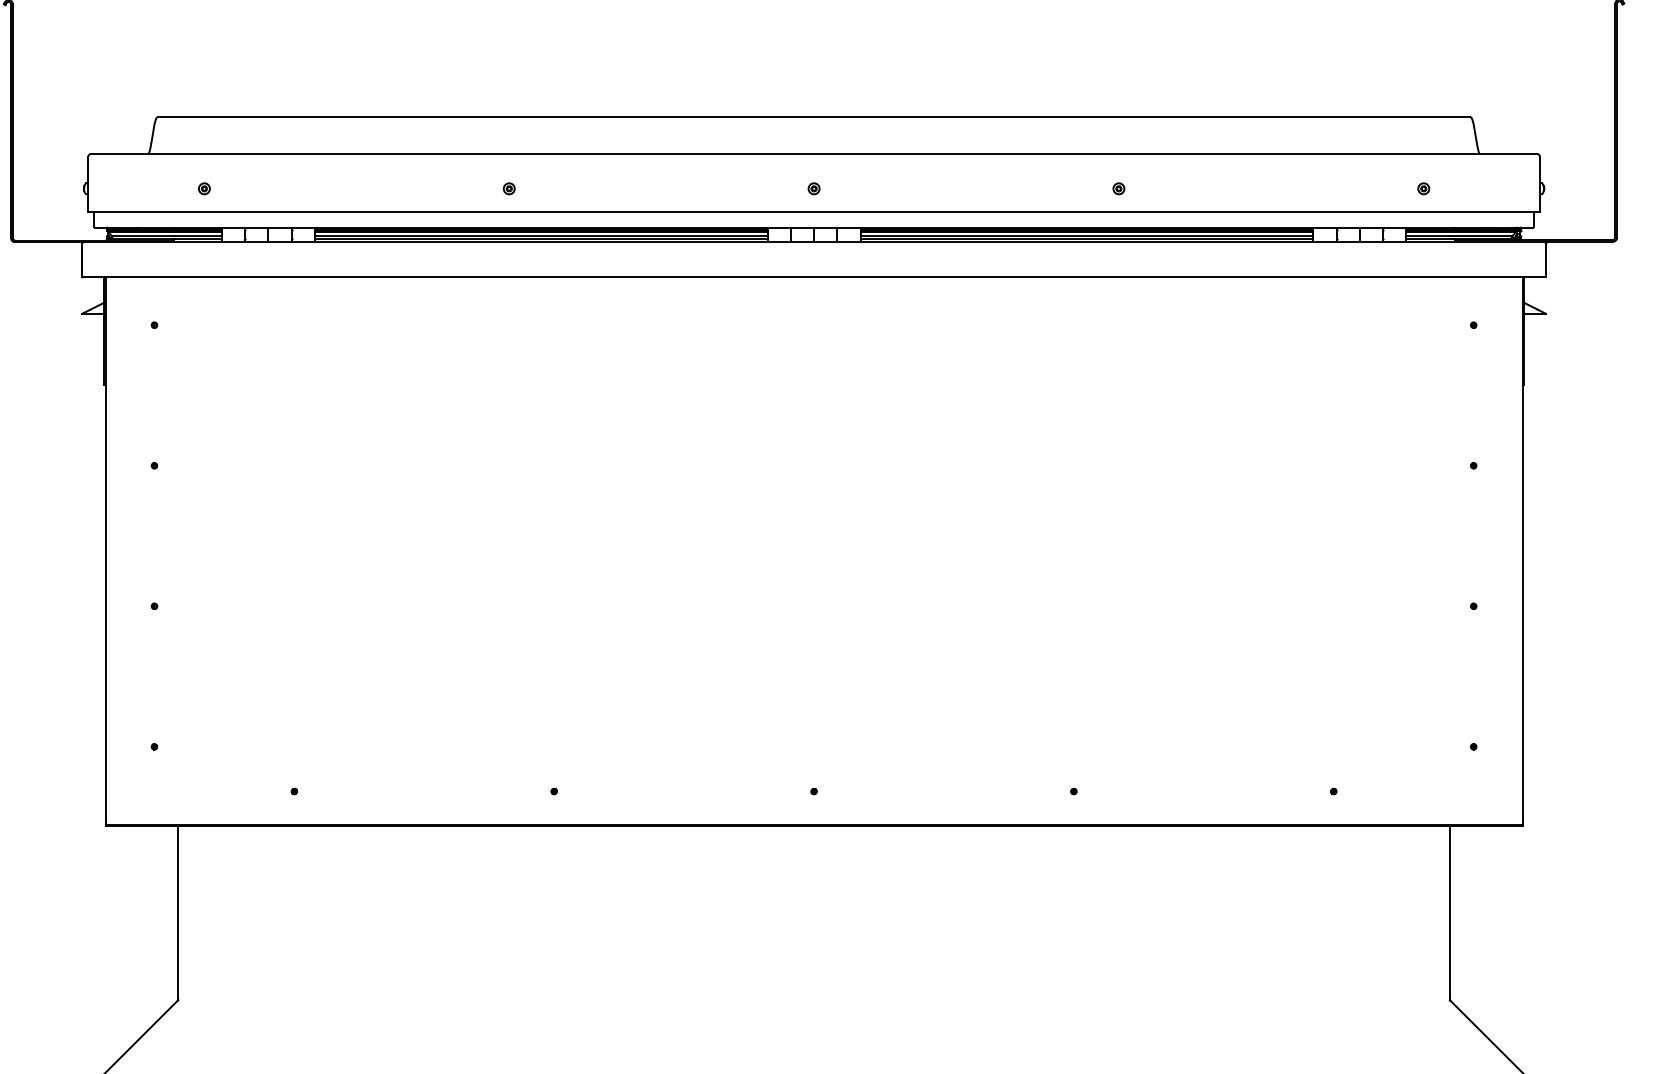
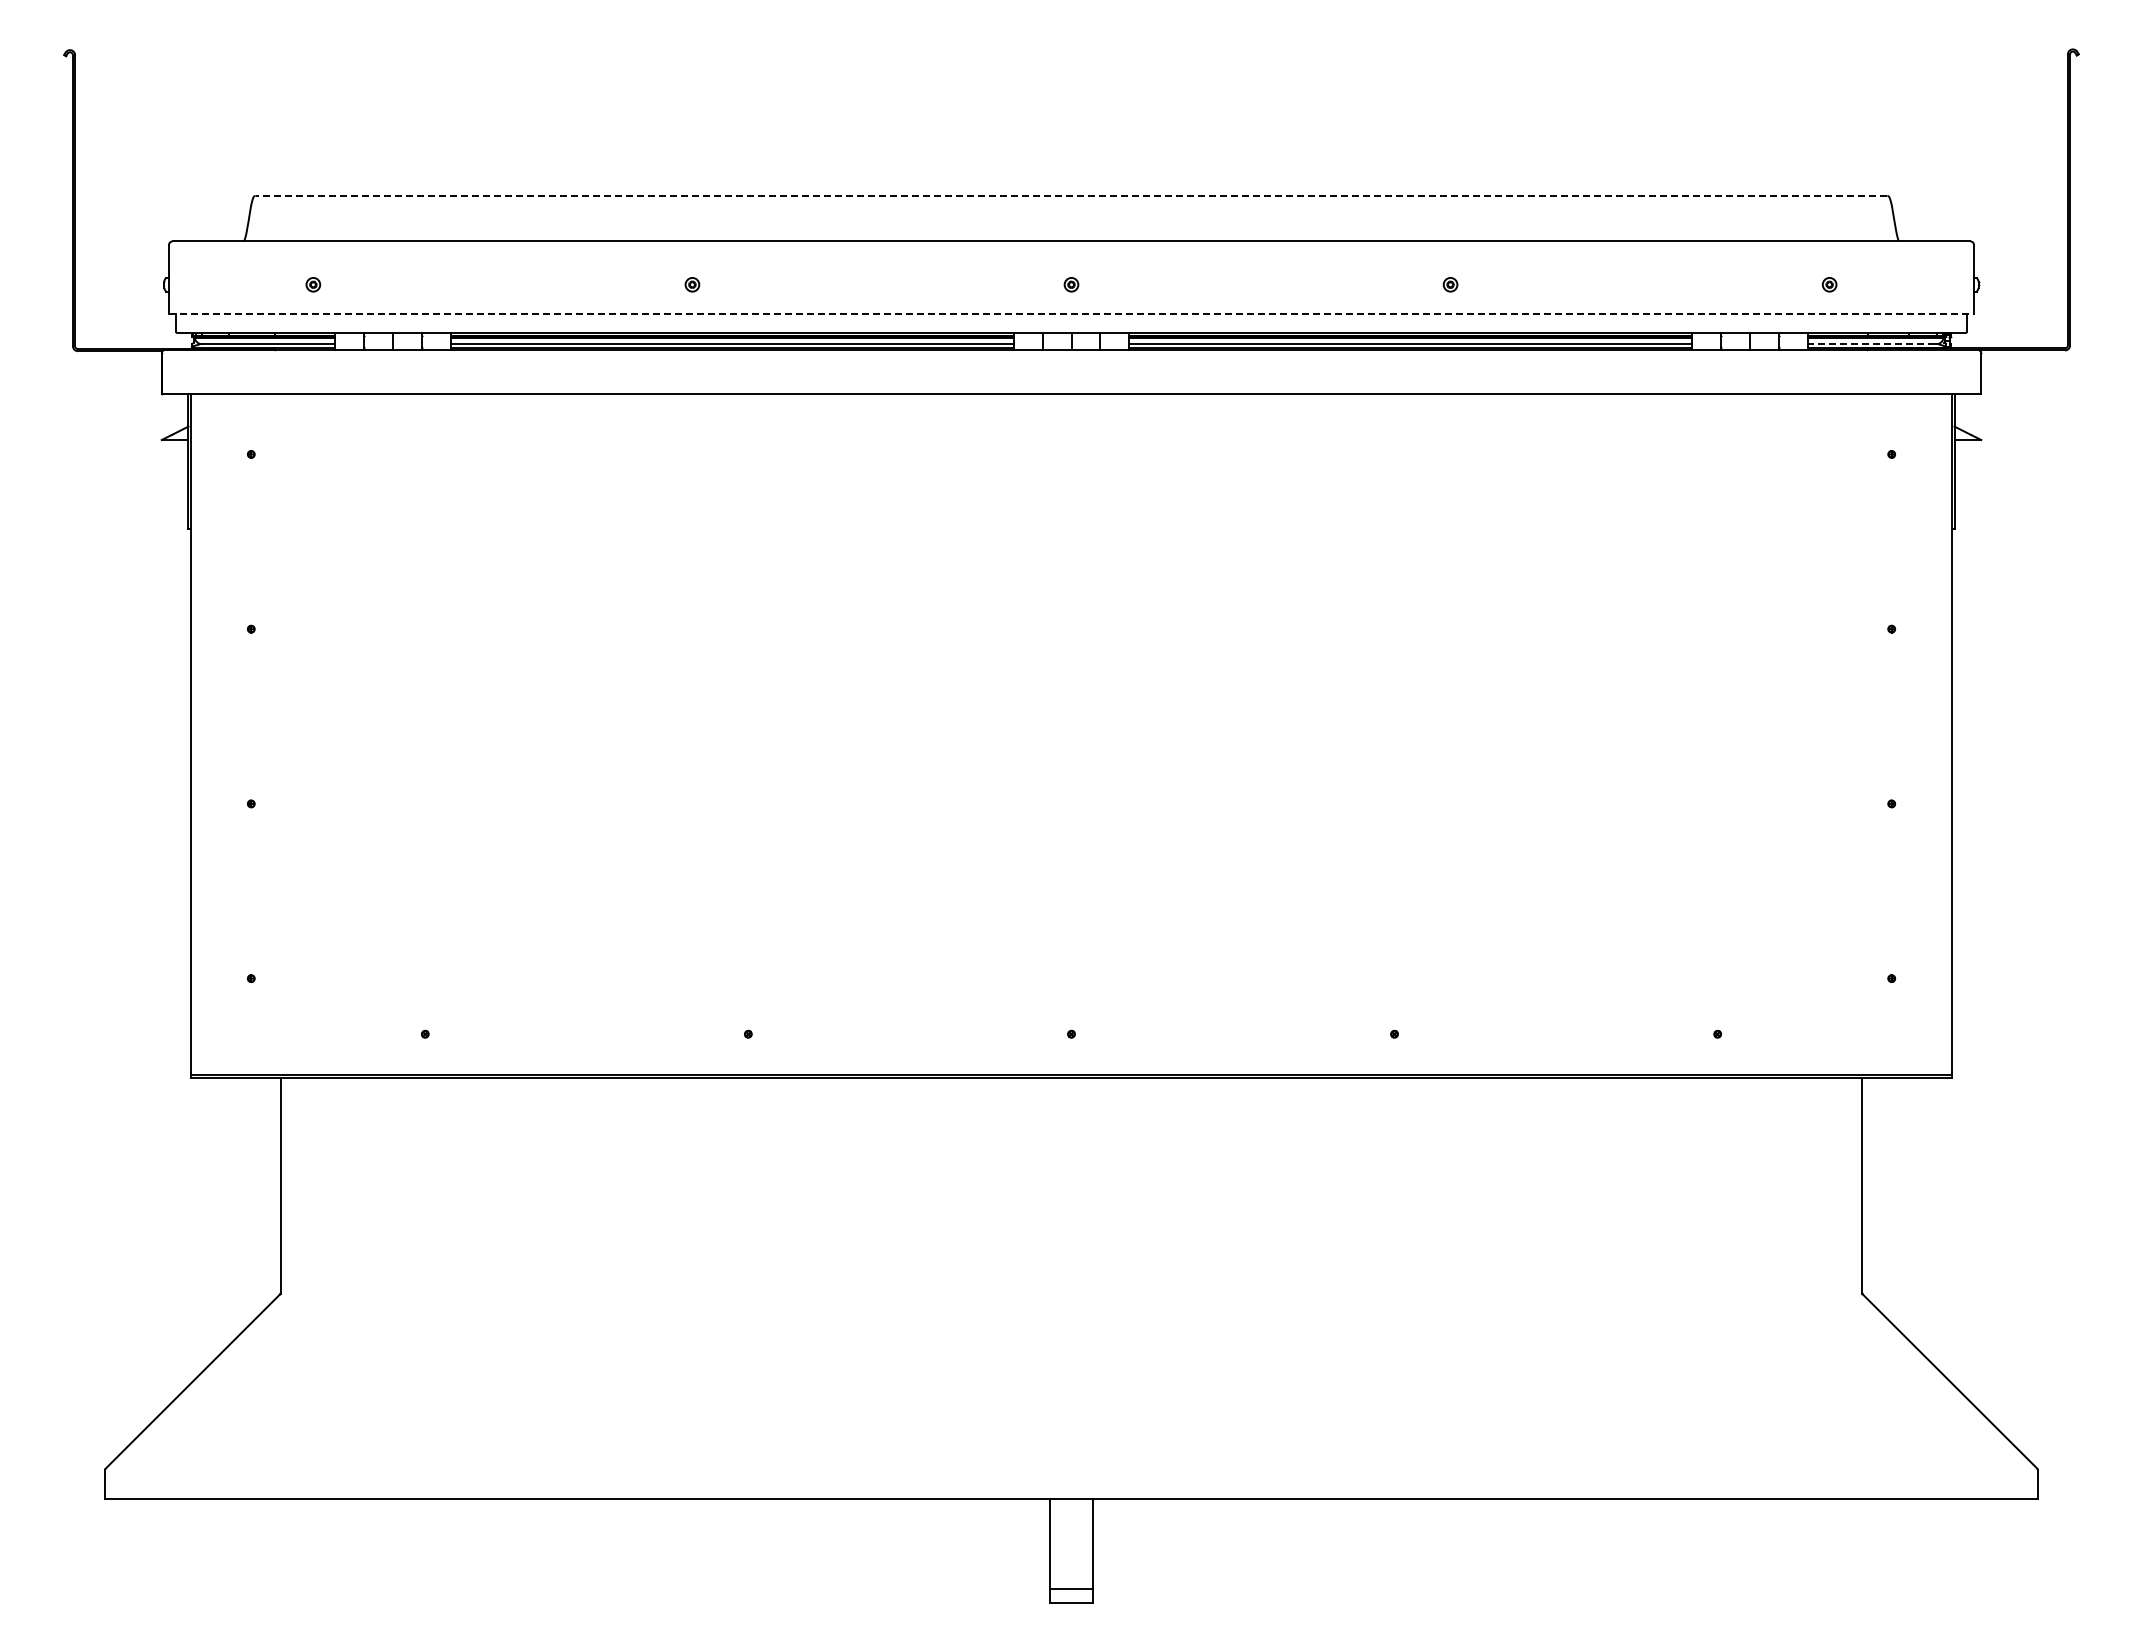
line: (814, 117) -> (1071, 195), solid -> dashed
line: (814, 211) -> (1071, 313), solid -> dashed
line: (1456, 236) -> (1870, 343), solid -> dashed

